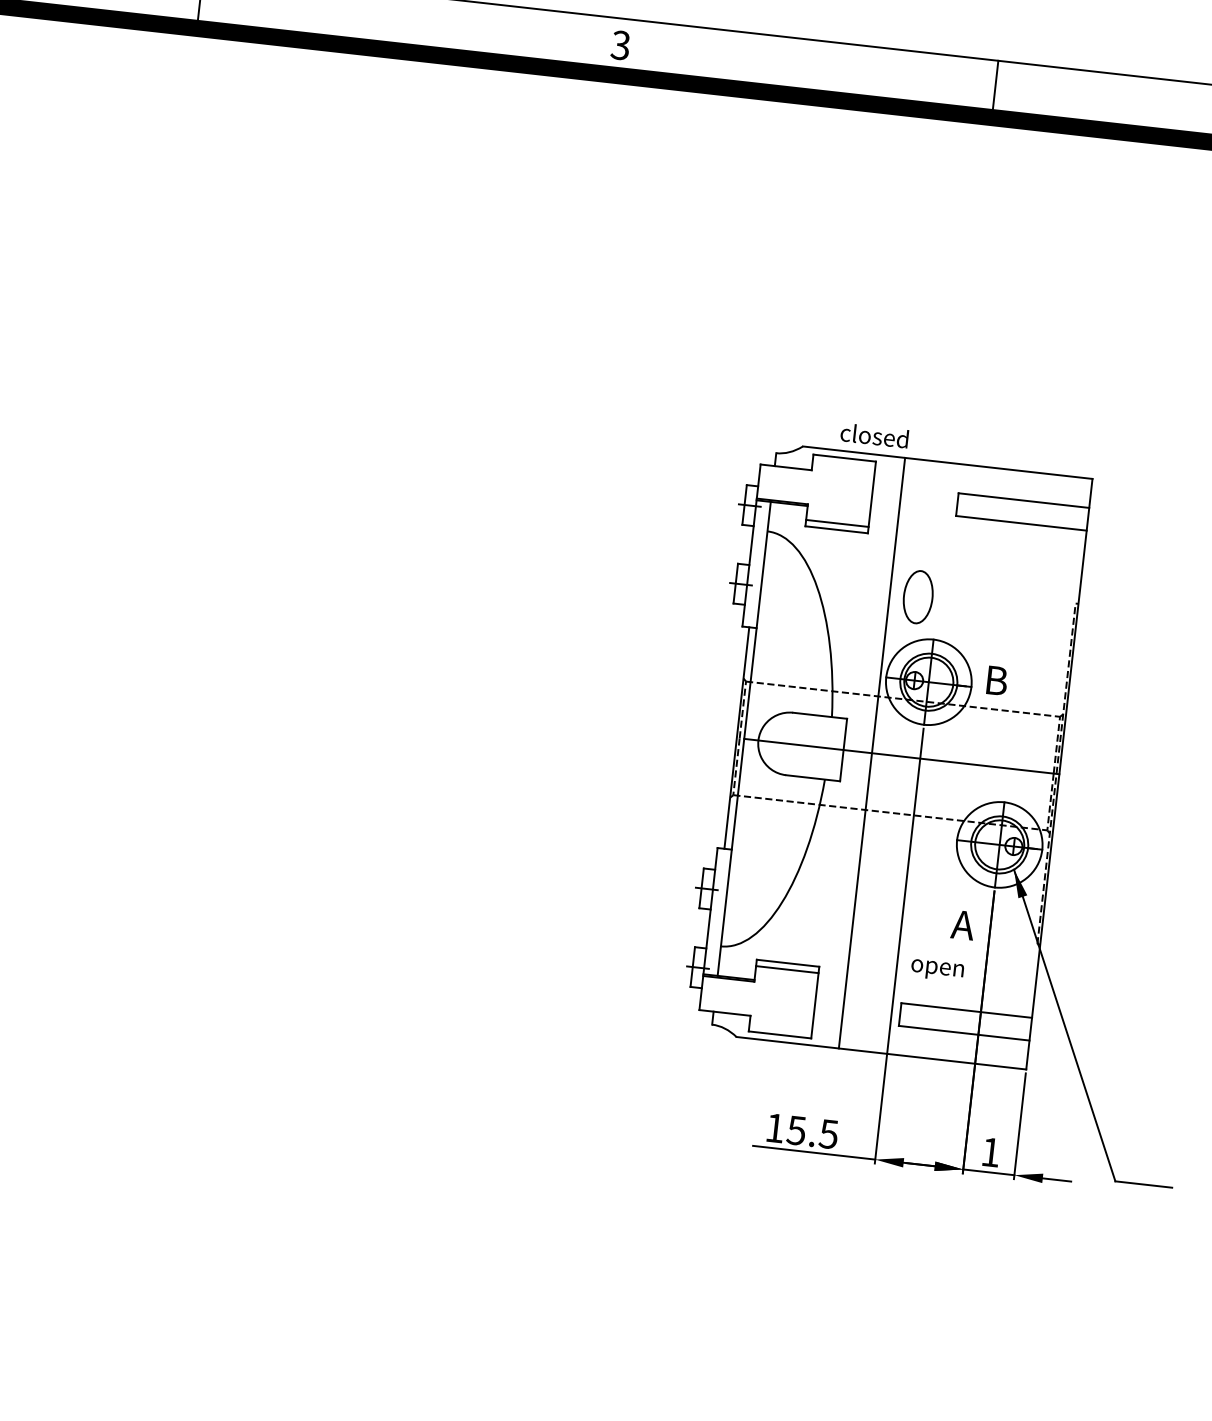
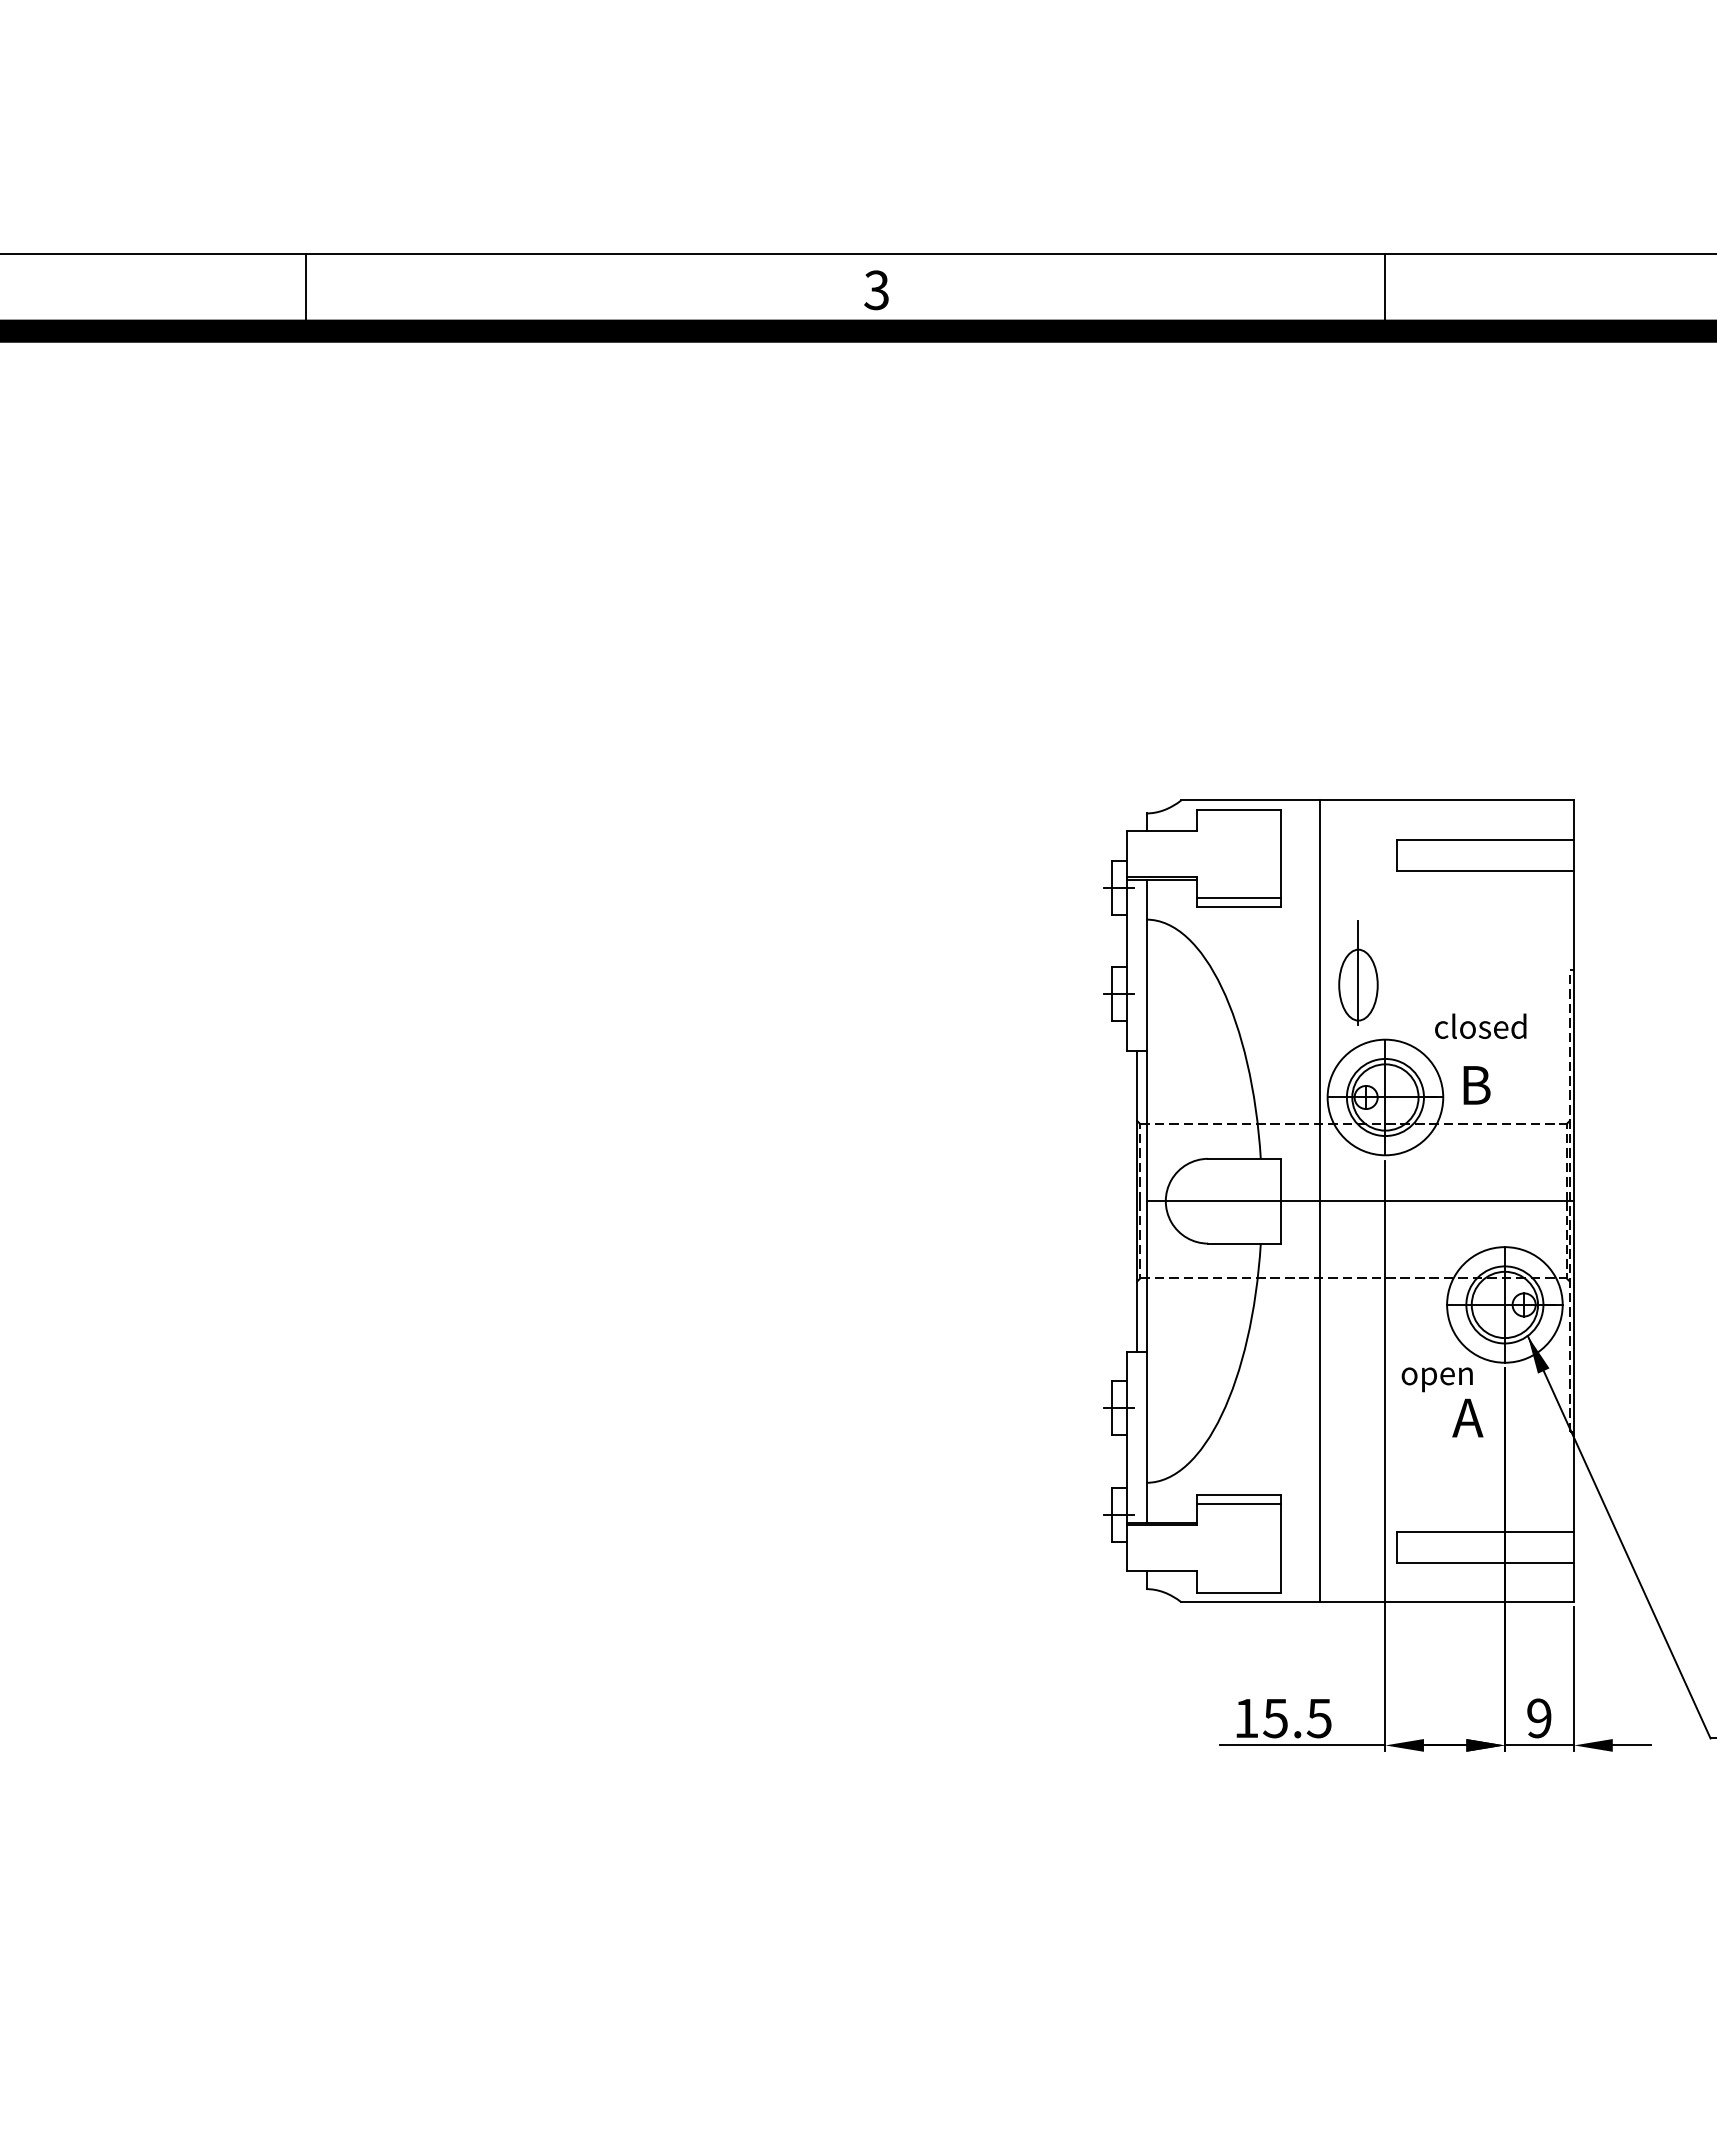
text: (874, 435) -> (1480, 1025), moved
line: (919, 587) -> (1358, 972), added
text: (936, 970) -> (1436, 1379), moved
text: (991, 1152) -> (1539, 1718), 1 -> 9

